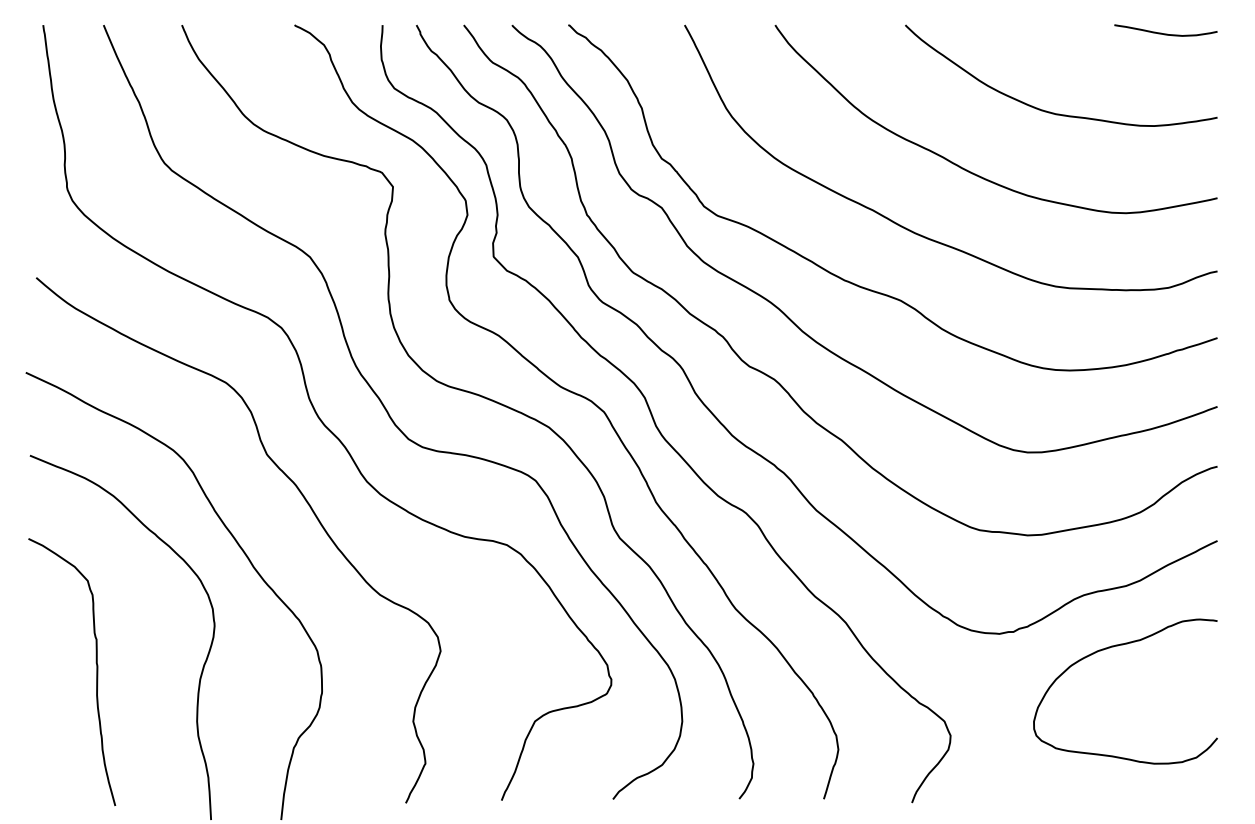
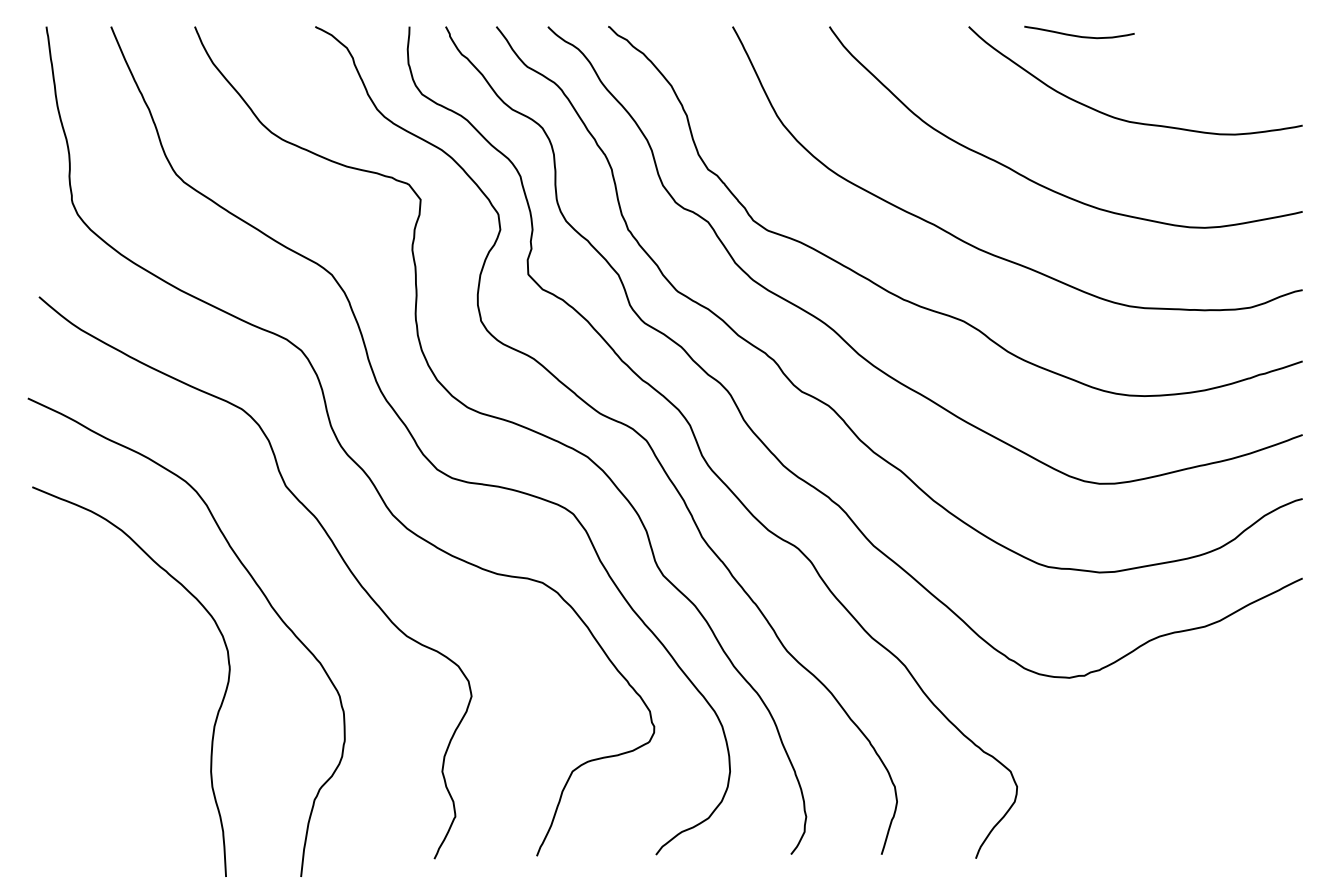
curve: (1165, 33) -> (1079, 35), moved
curve: (1117, 646) -> (1195, 691), removed
curve: (96, 671) -> (103, 718), removed

